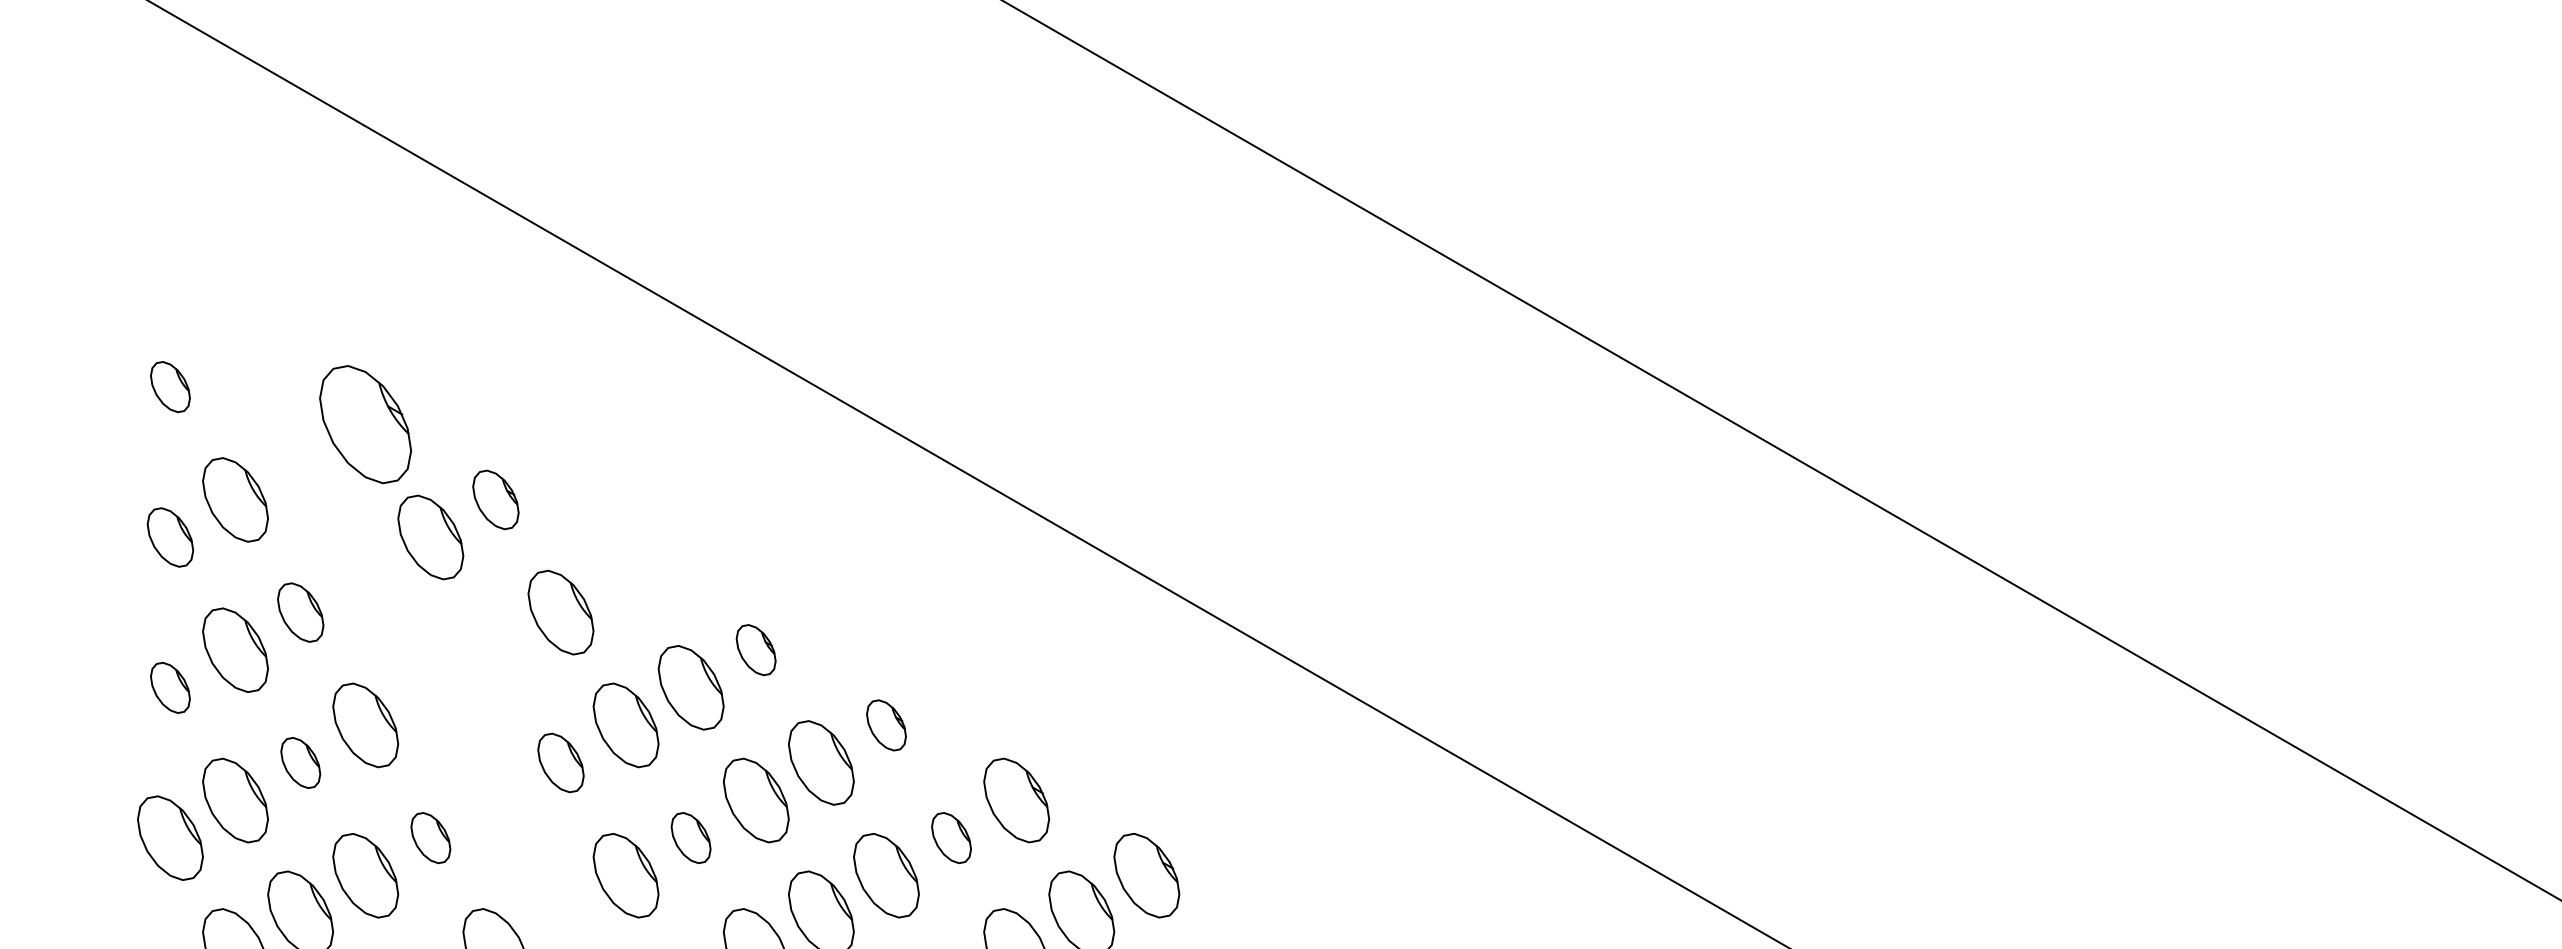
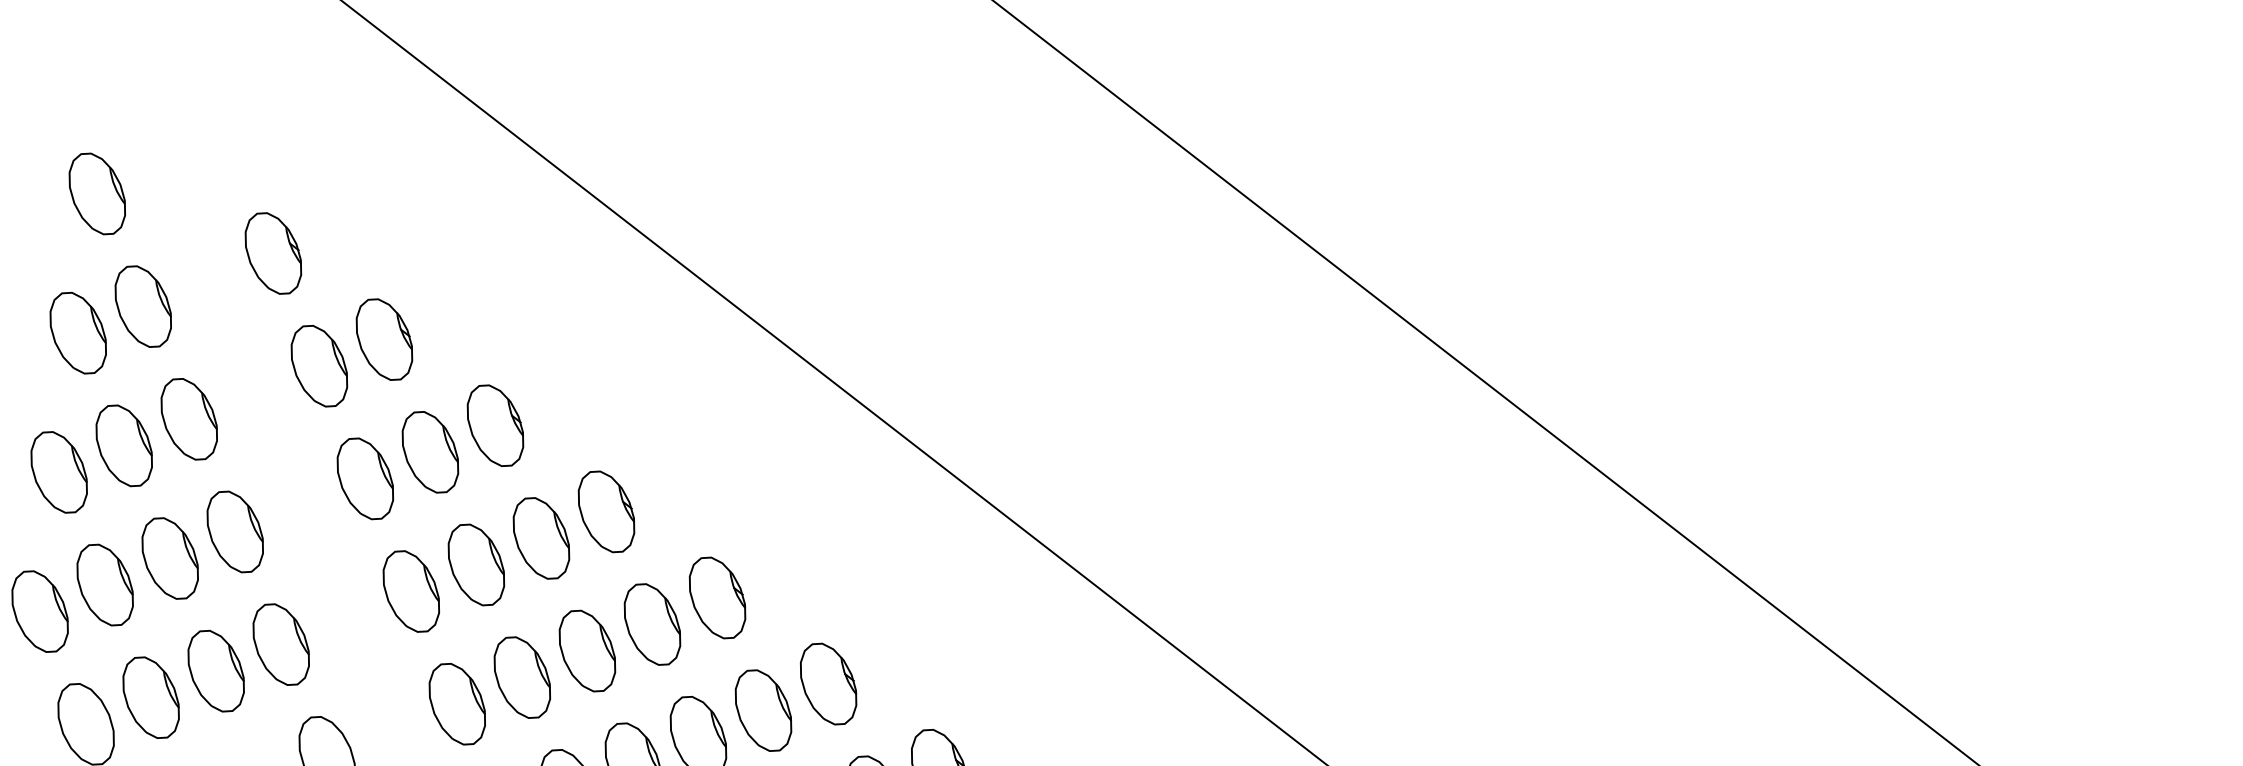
part: (170, 386) -> (97, 193), size x1.67
part: (365, 424) -> (273, 253), size x0.71
part: (495, 499) -> (384, 339), size x1.43
part: (170, 537) -> (78, 333), size x1.43
part: (625, 574) -> (495, 425), added
part: (300, 612) -> (189, 419), size x1.43
part: (495, 649) -> (365, 478), added
part: (755, 649) -> (605, 511), size x1.67
part: (170, 687) -> (59, 472), size x1.67
part: (886, 725) -> (717, 598), size x1.67
part: (300, 762) -> (170, 558), size x1.67
part: (560, 762) -> (410, 591), size x1.43
part: (430, 837) -> (281, 643), size x1.67
part: (690, 837) -> (521, 676), size x1.67
part: (951, 837) -> (763, 710), size x1.67

